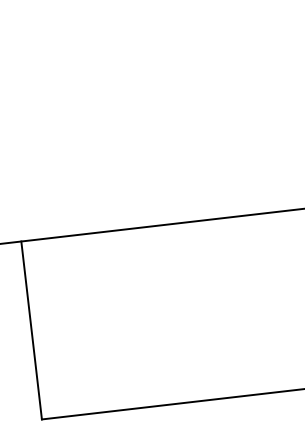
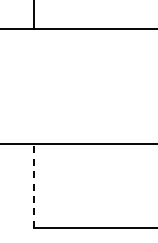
line: (32, 329) -> (34, 185), solid -> dashed

